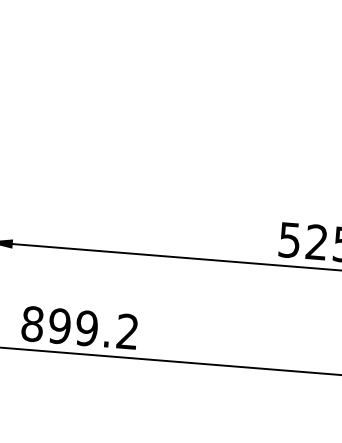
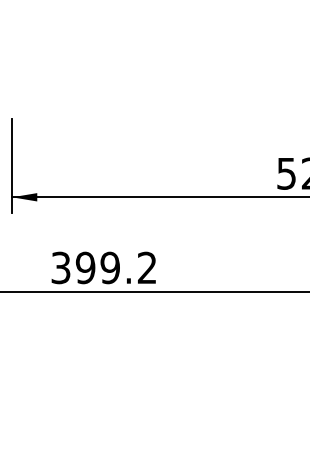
text: (32, 323) -> (60, 267), 899.2 -> 399.2

